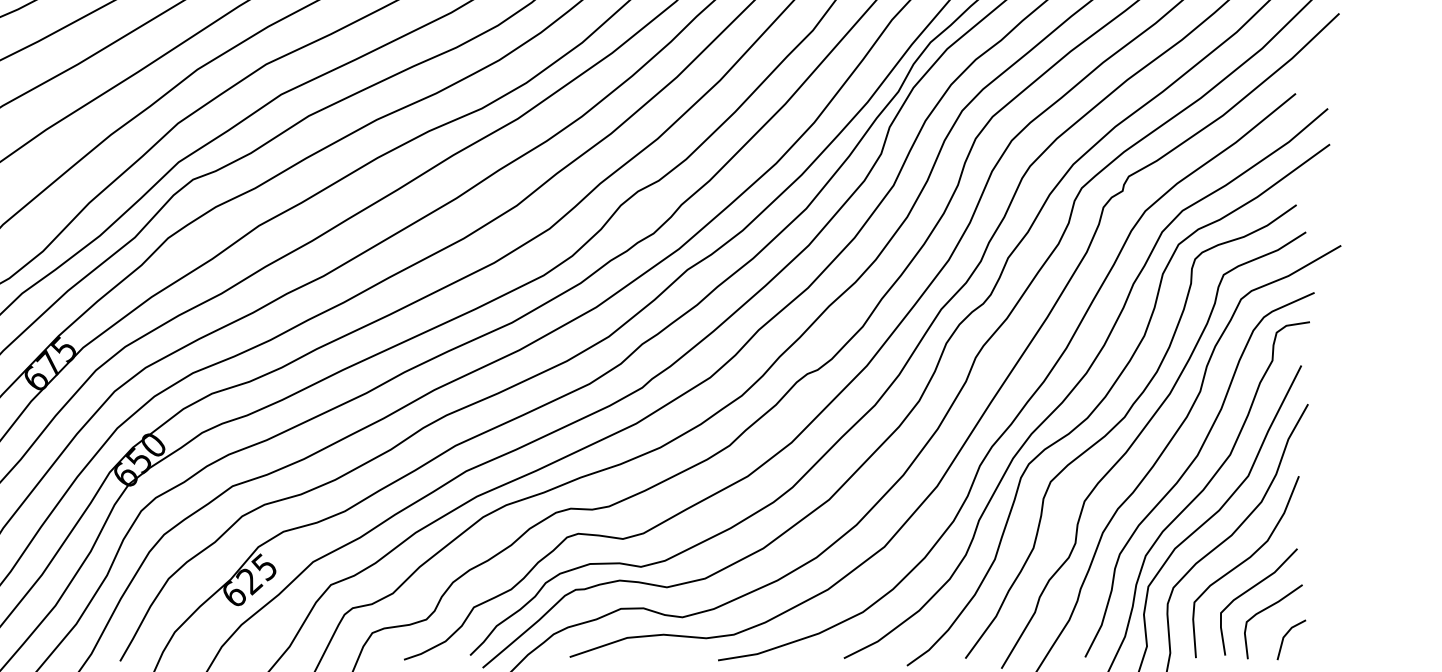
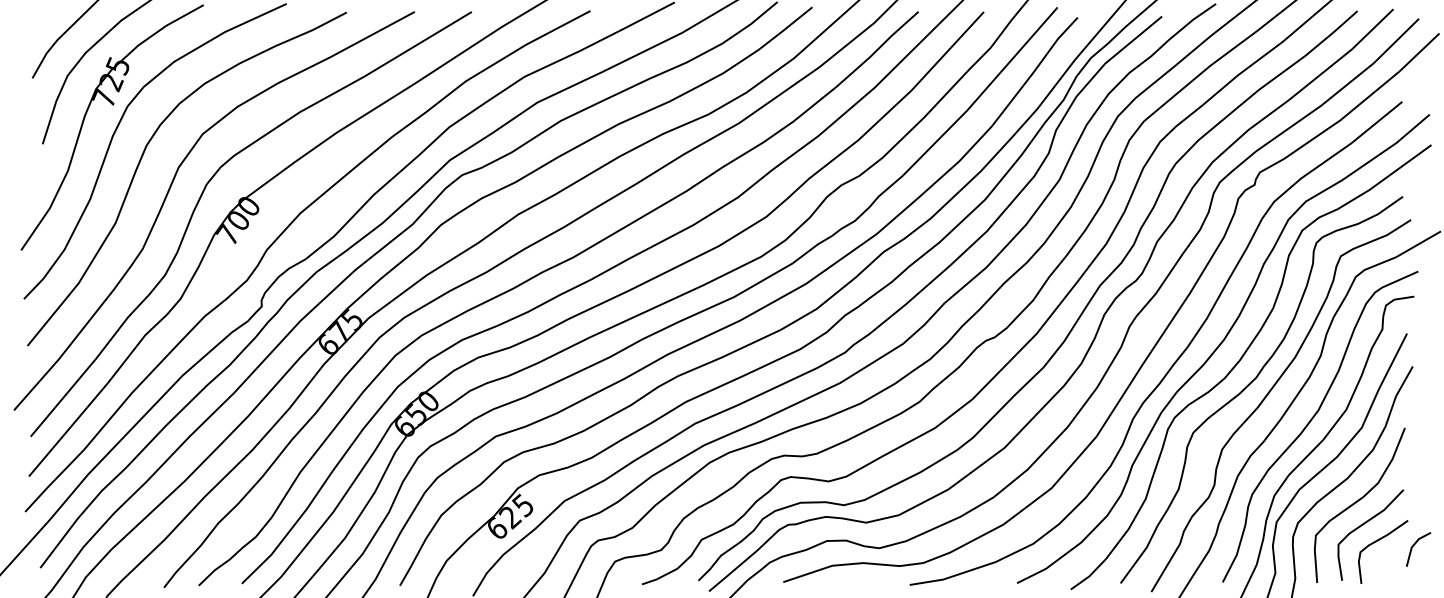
part: (1291, 639) -> (1418, 549), moved

